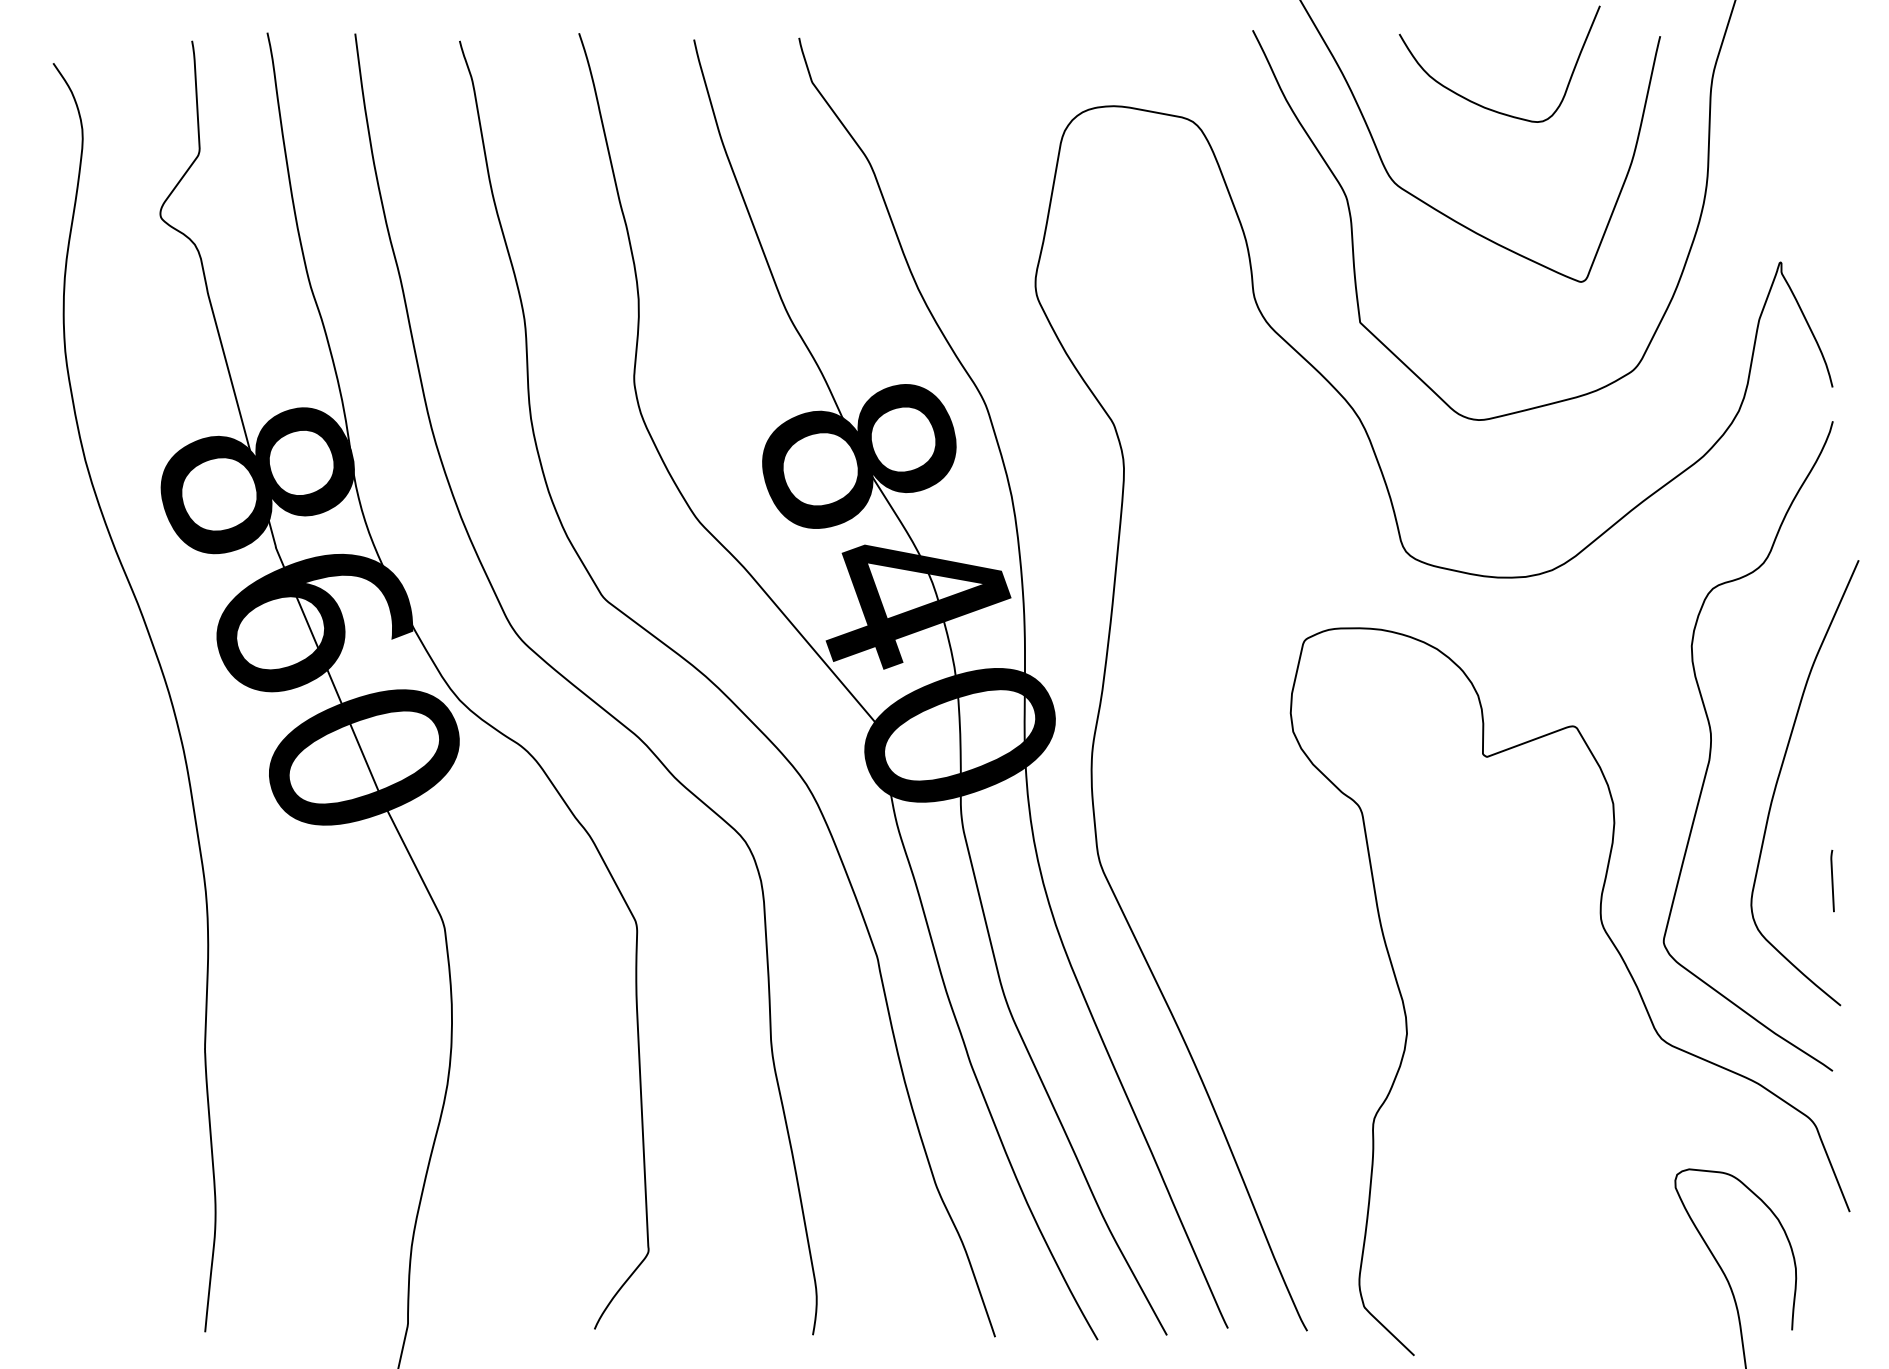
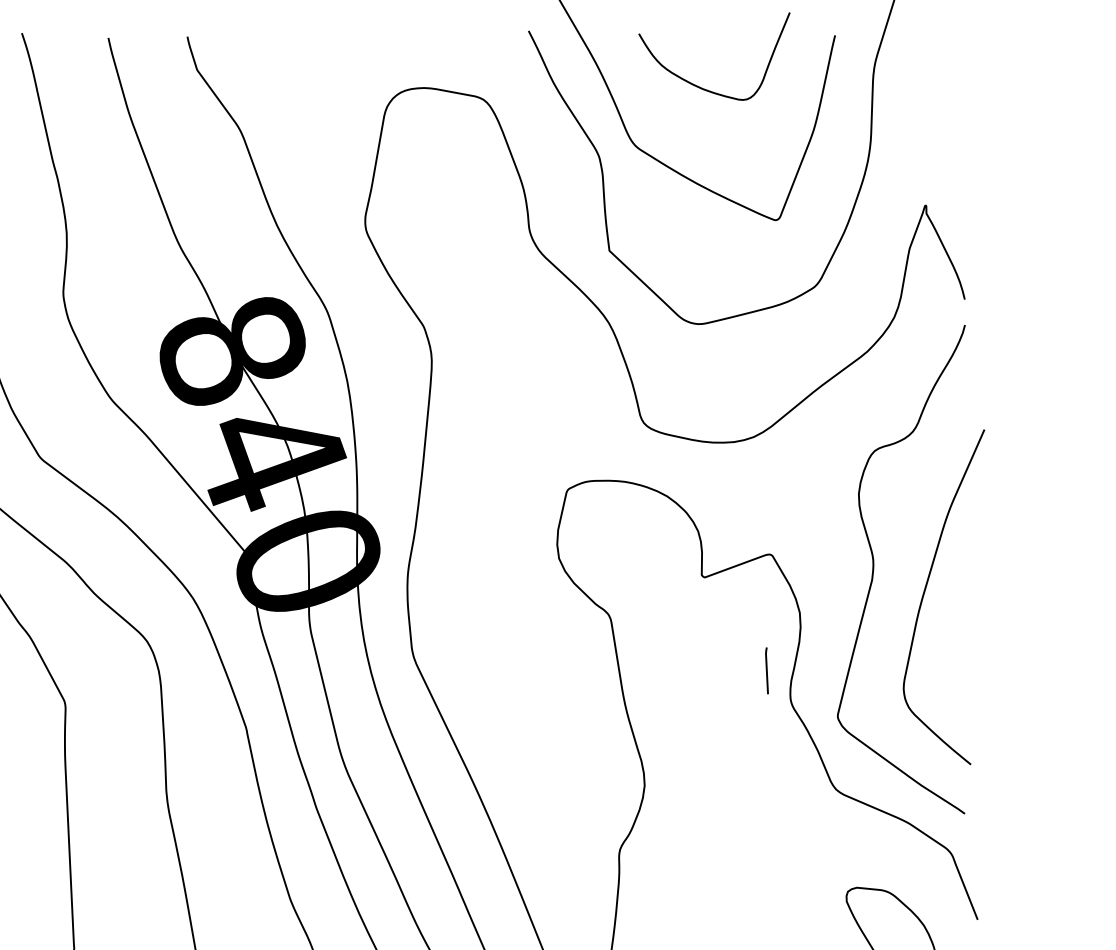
curve: (1832, 880) -> (766, 670), moved

